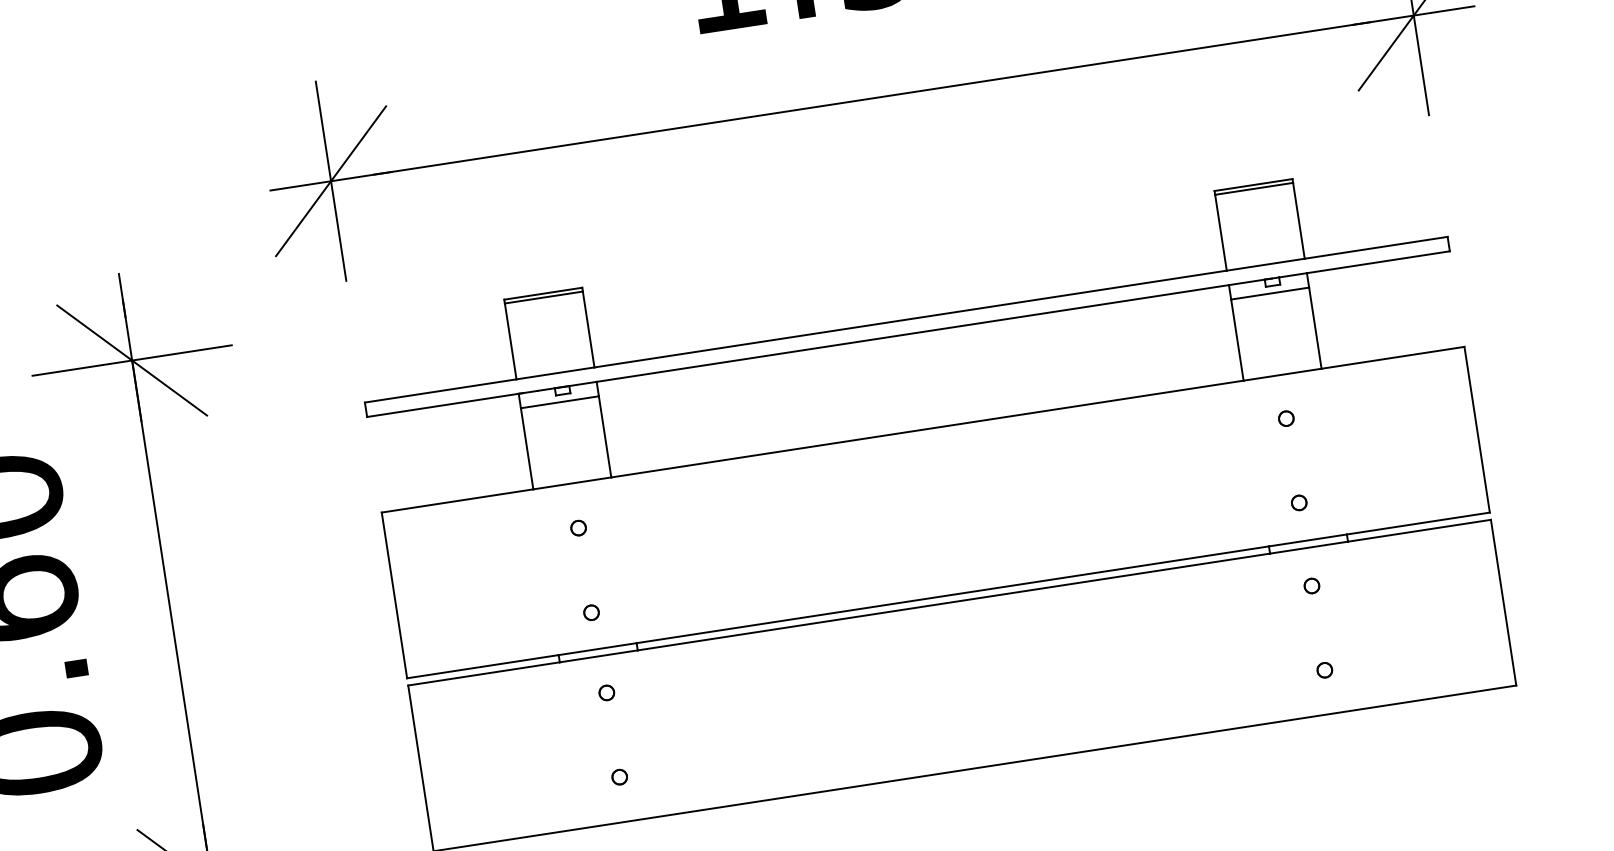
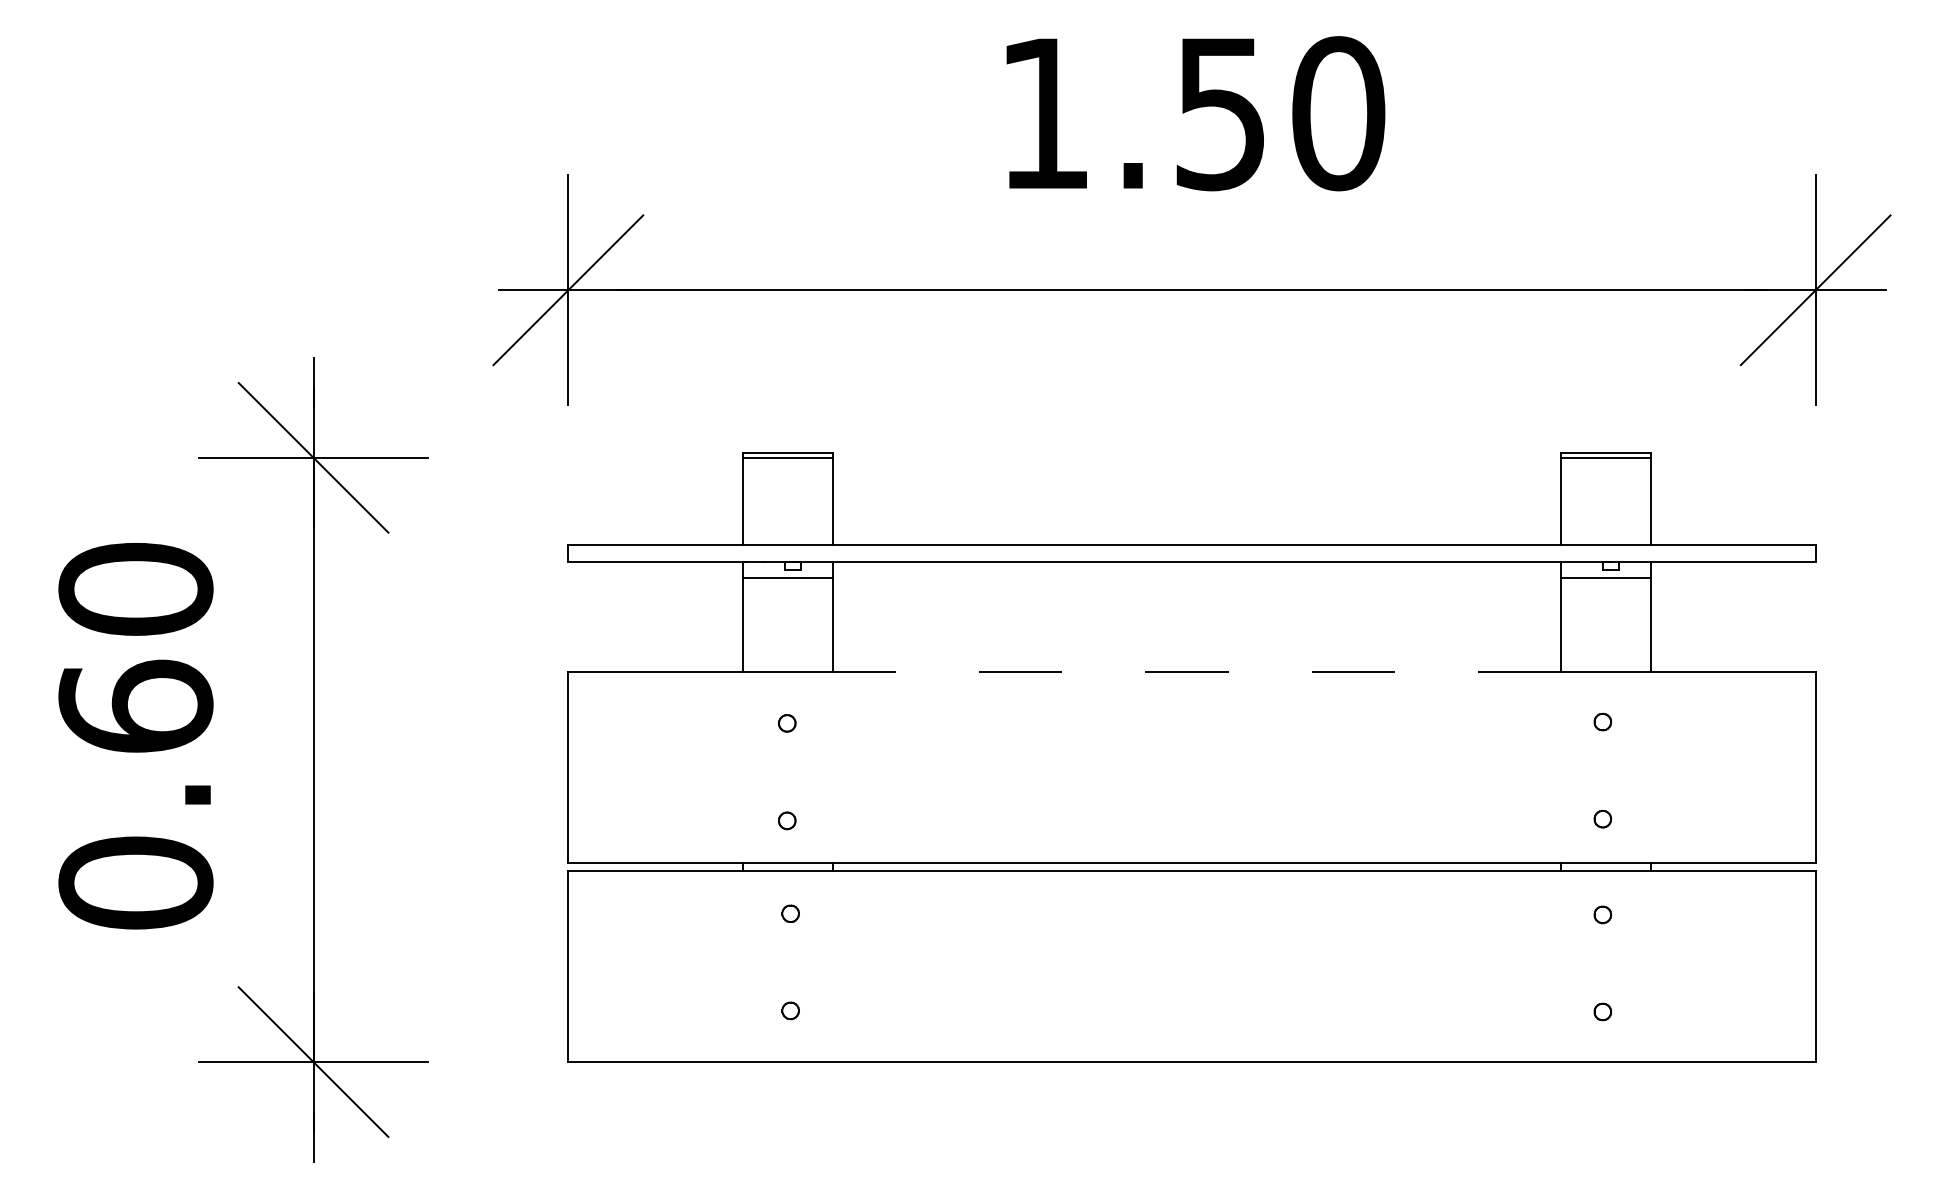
line: (926, 428) -> (1196, 671), solid -> dashed

